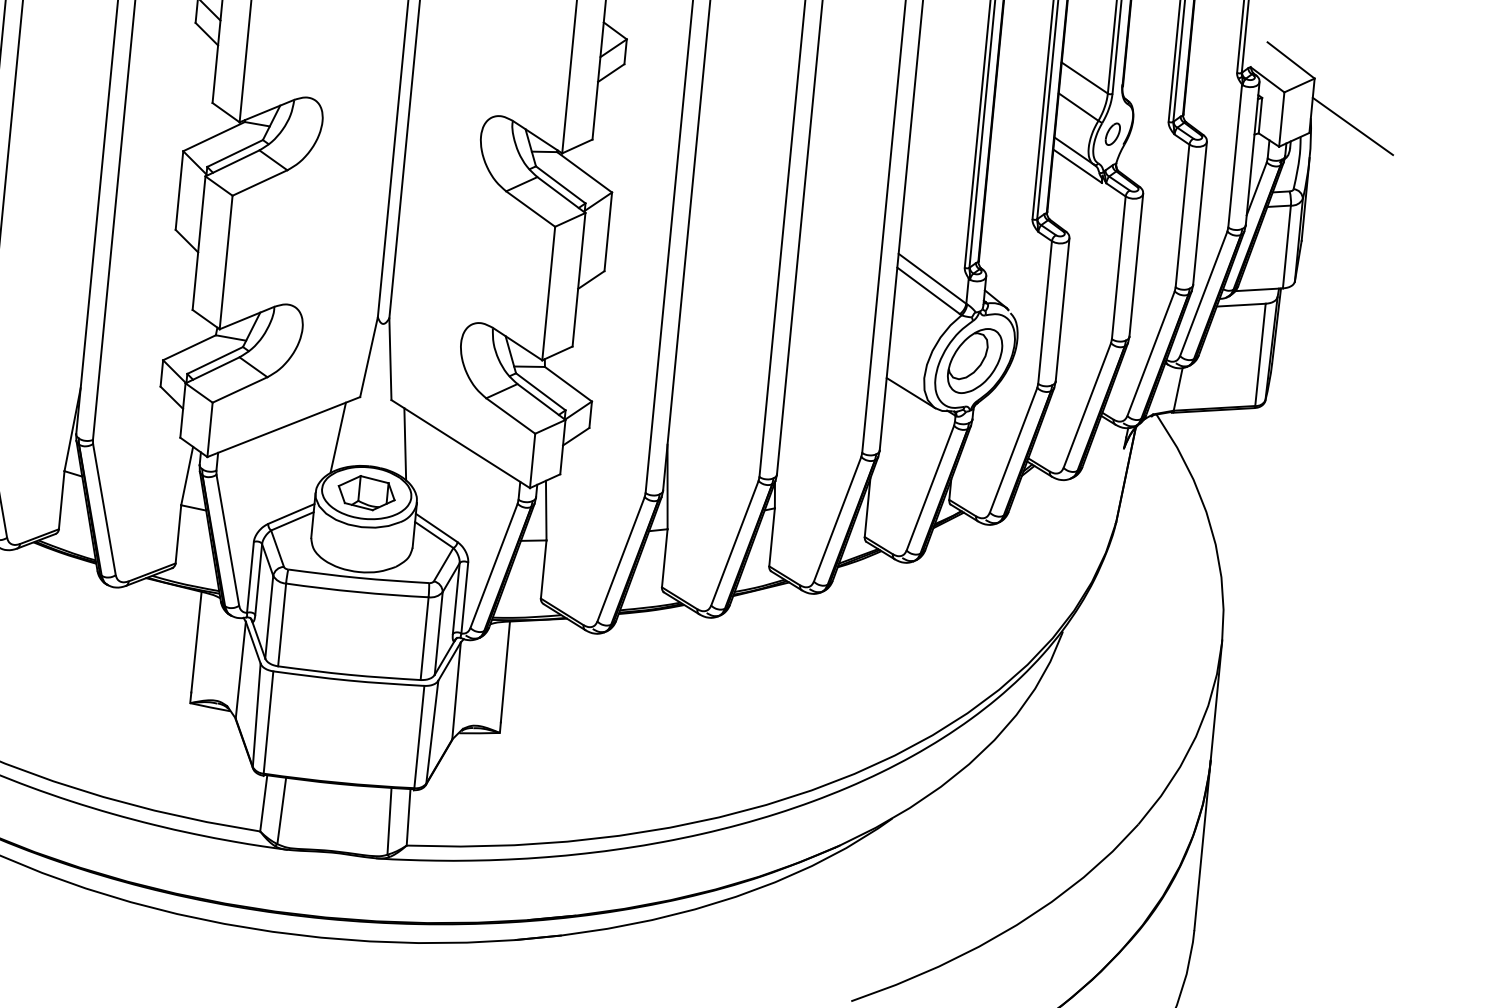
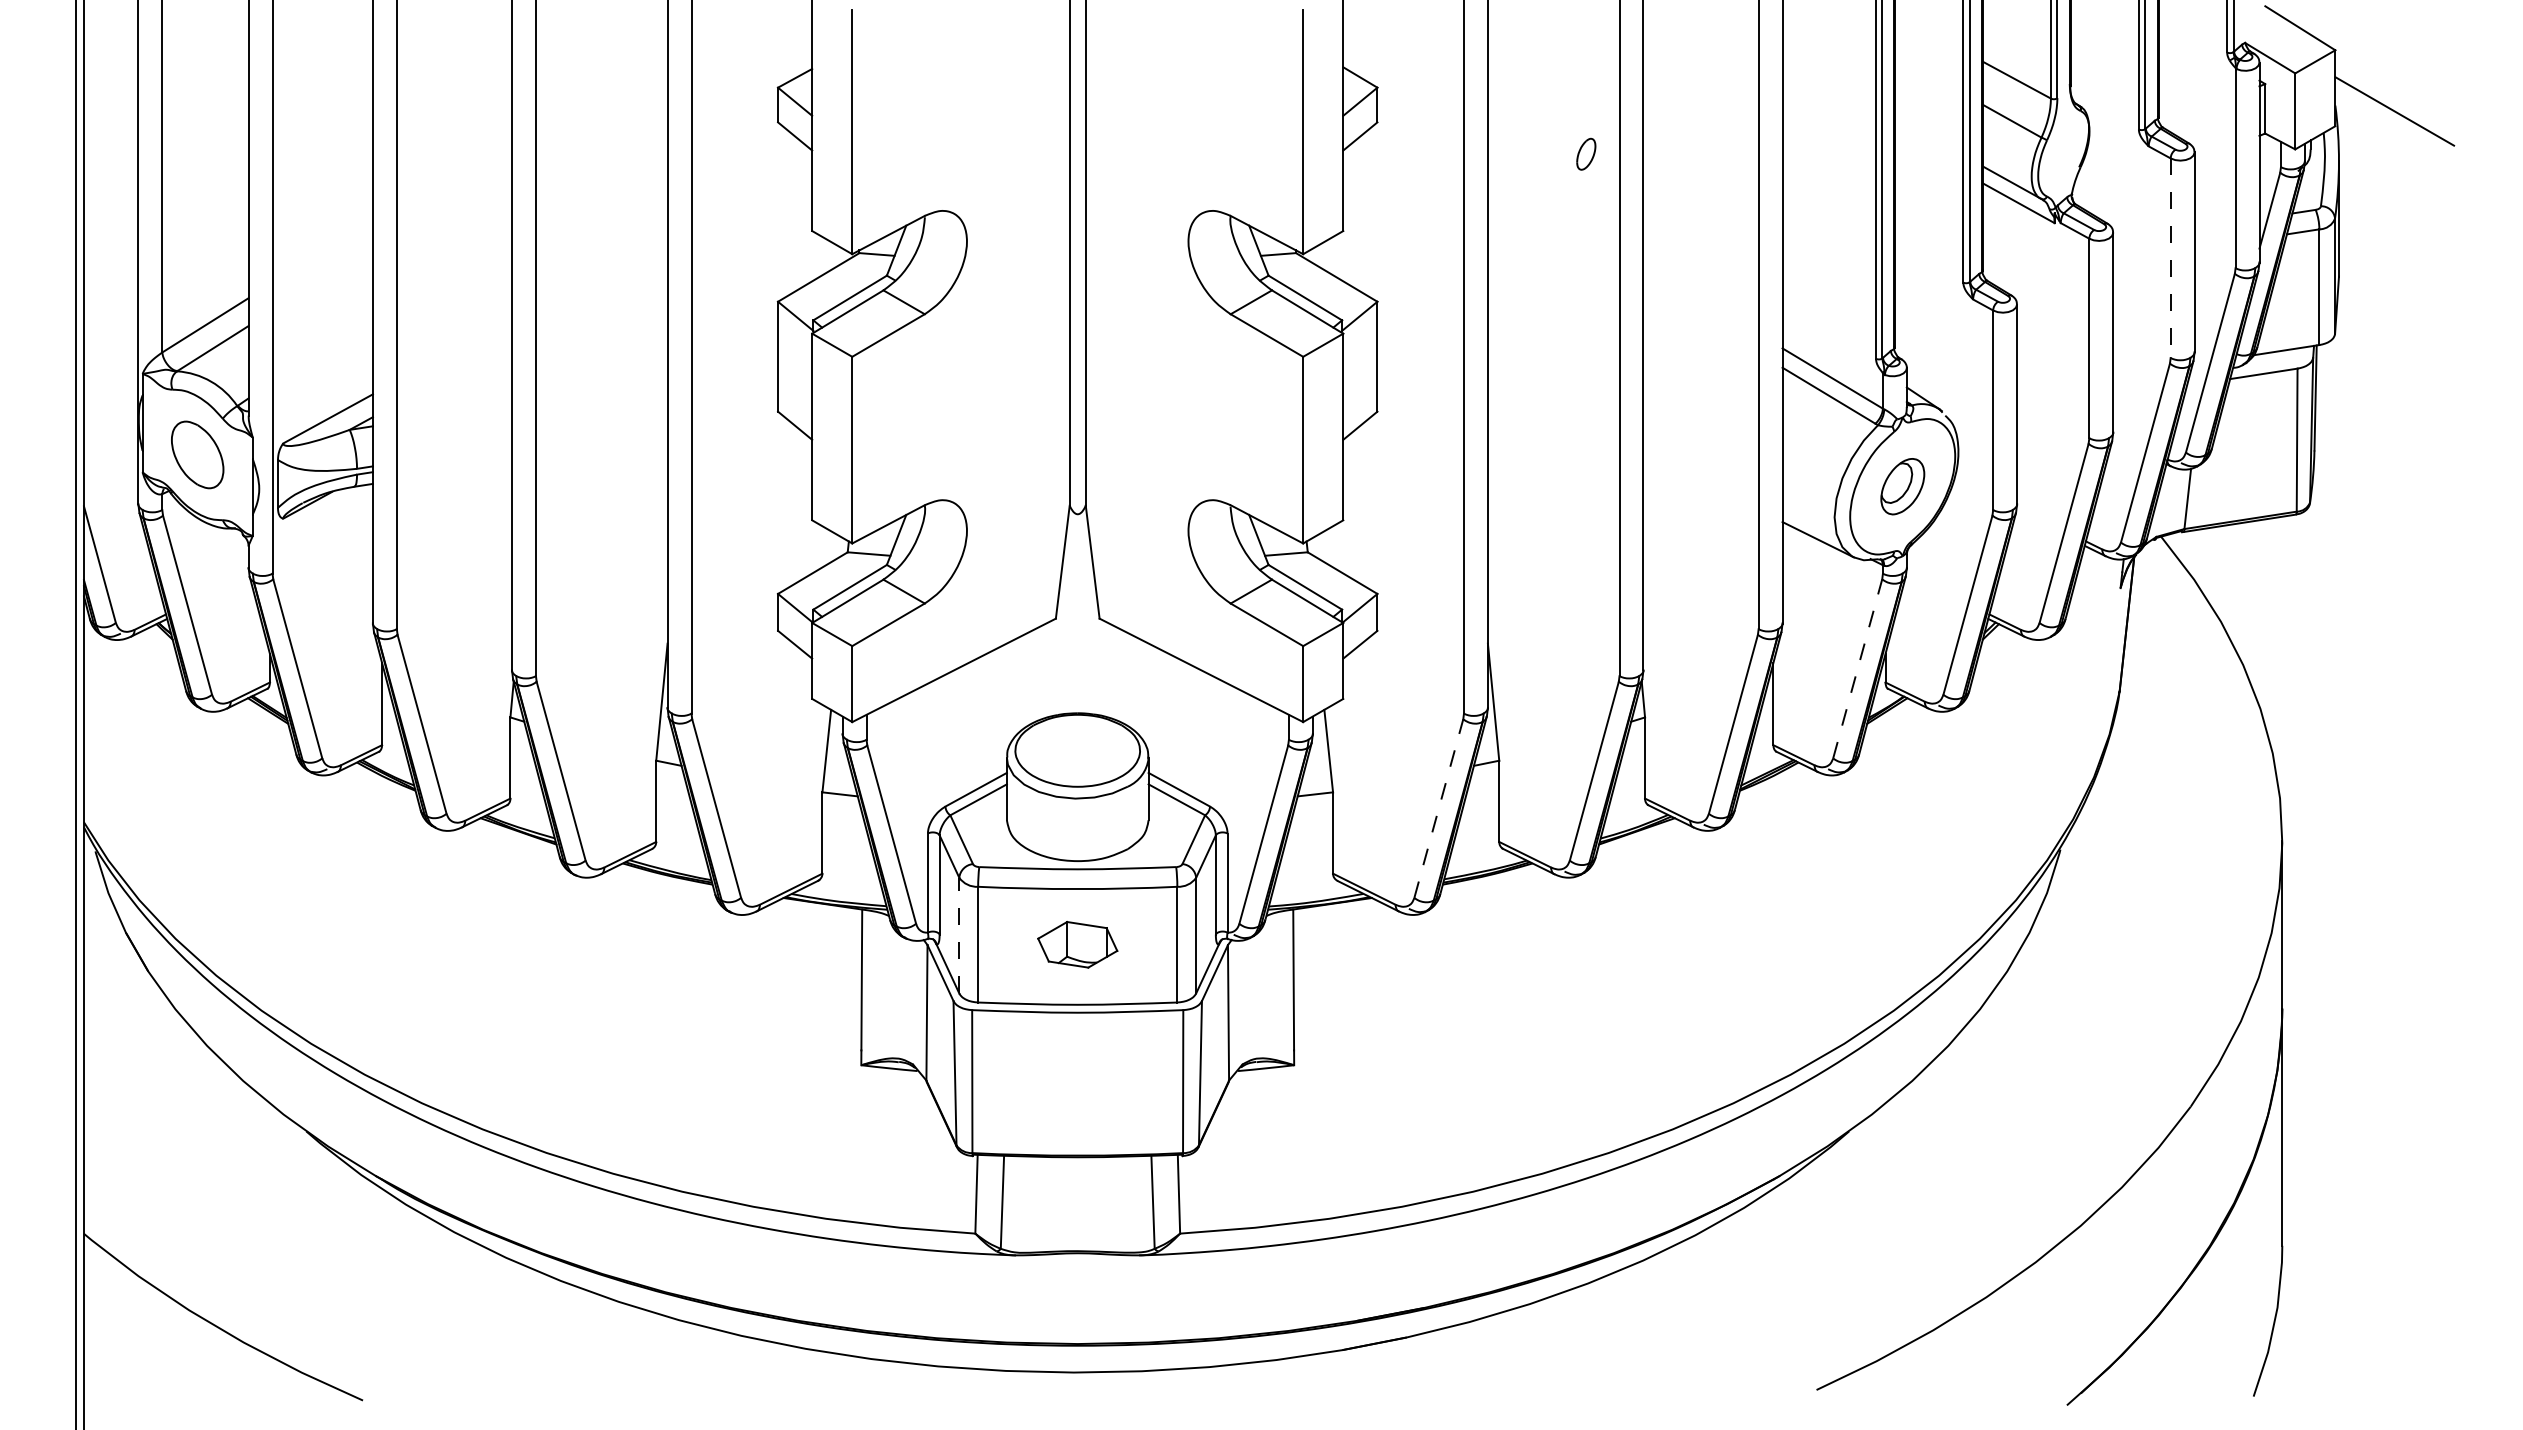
part: (1113, 133) -> (1586, 153), moved
line: (1182, 216) -> (2170, 258), solid -> dashed
part: (974, 360) -> (1902, 486), size x0.6
line: (337, 437) -> (1030, 677), removed
line: (405, 444) -> (1124, 678), removed
line: (930, 487) -> (1857, 668), solid -> dashed
part: (366, 492) -> (1077, 944), moved
line: (620, 559) -> (1438, 808), solid -> dashed
line: (269, 617) -> (959, 935), solid -> dashed

